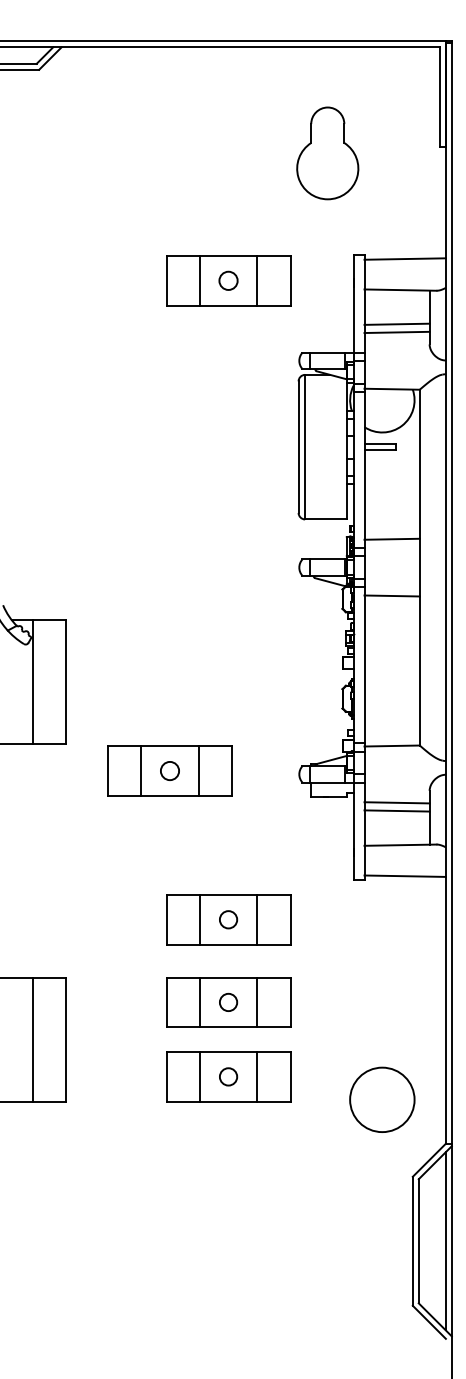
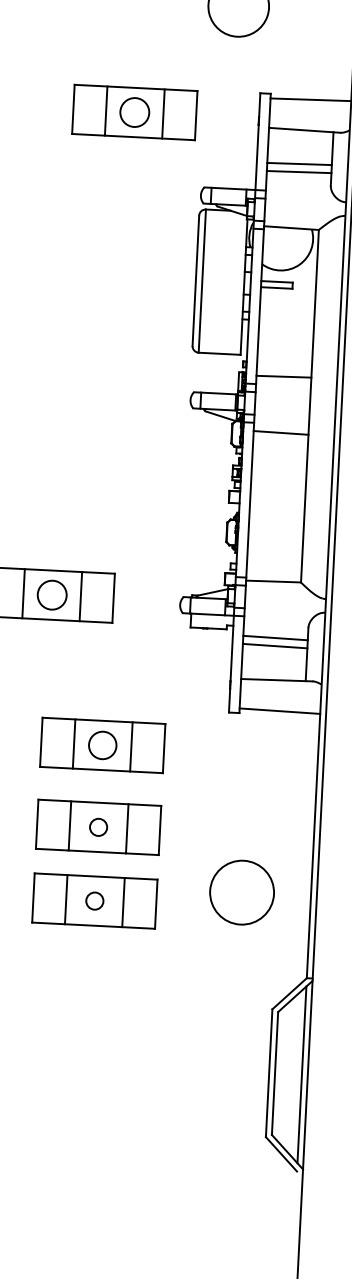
circle: (228, 280) -> (134, 112), size x1.6
circle: (169, 770) -> (51, 594), size x1.6
circle: (228, 919) -> (102, 745), size x1.6
circle: (382, 1099) -> (242, 892), moved

